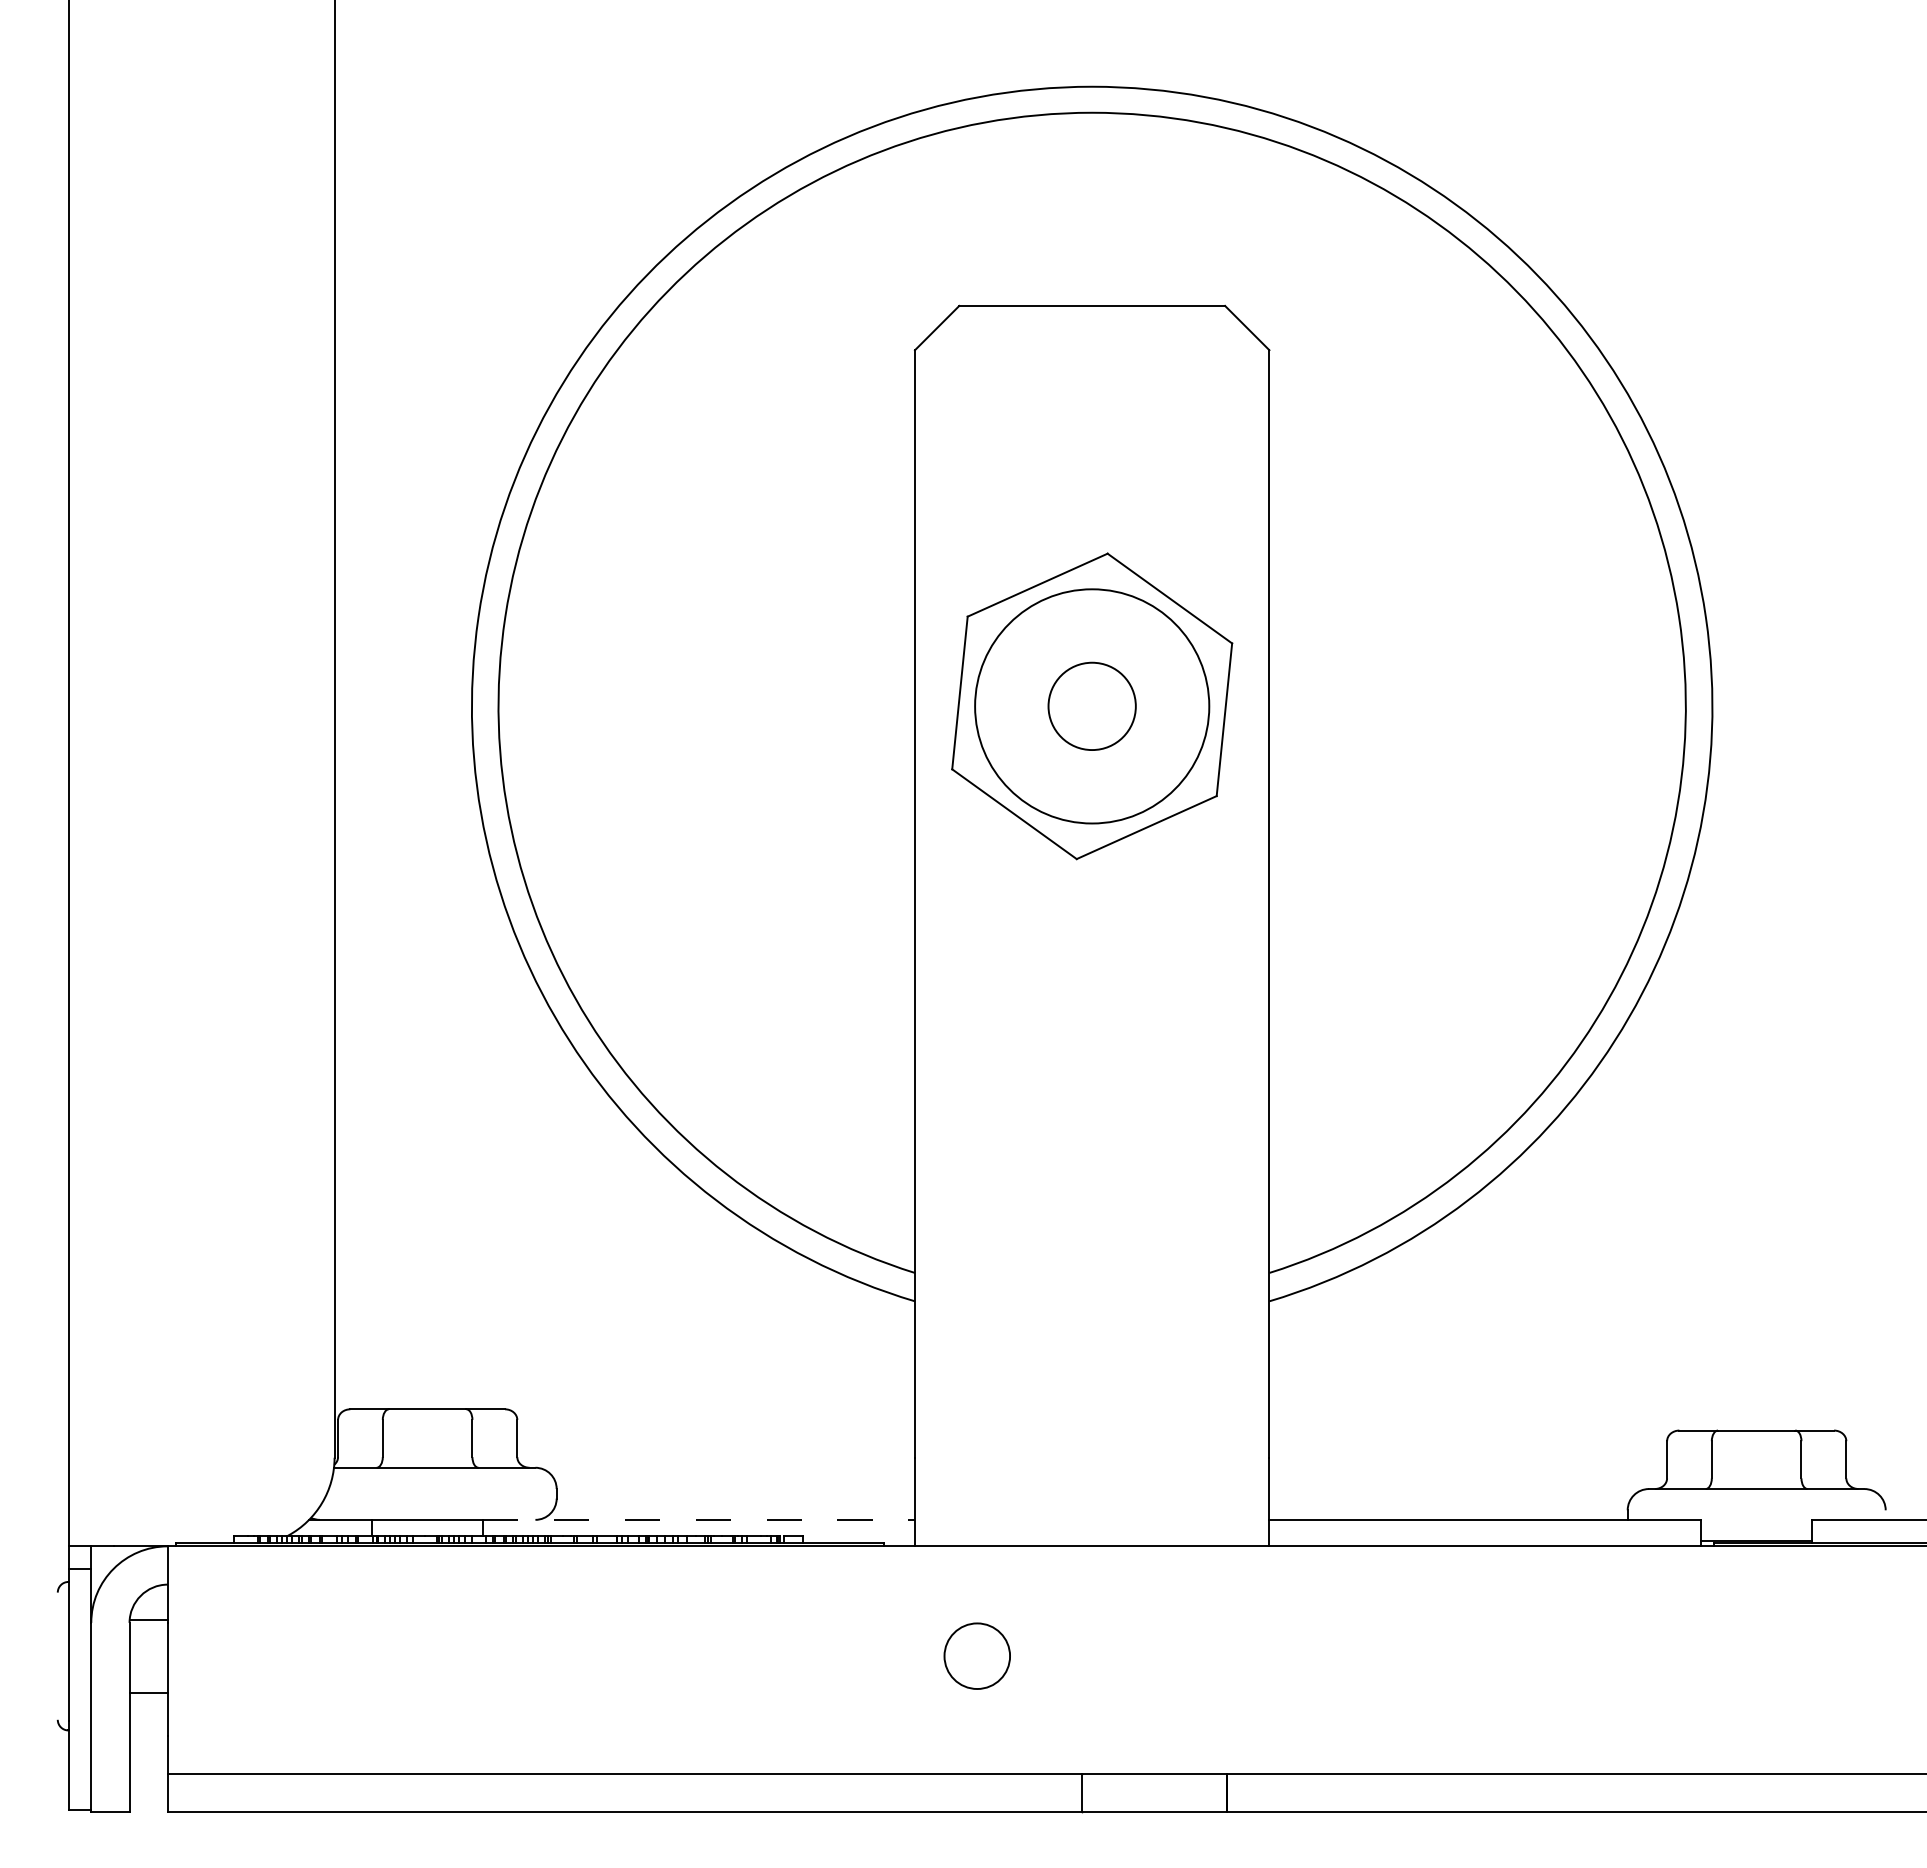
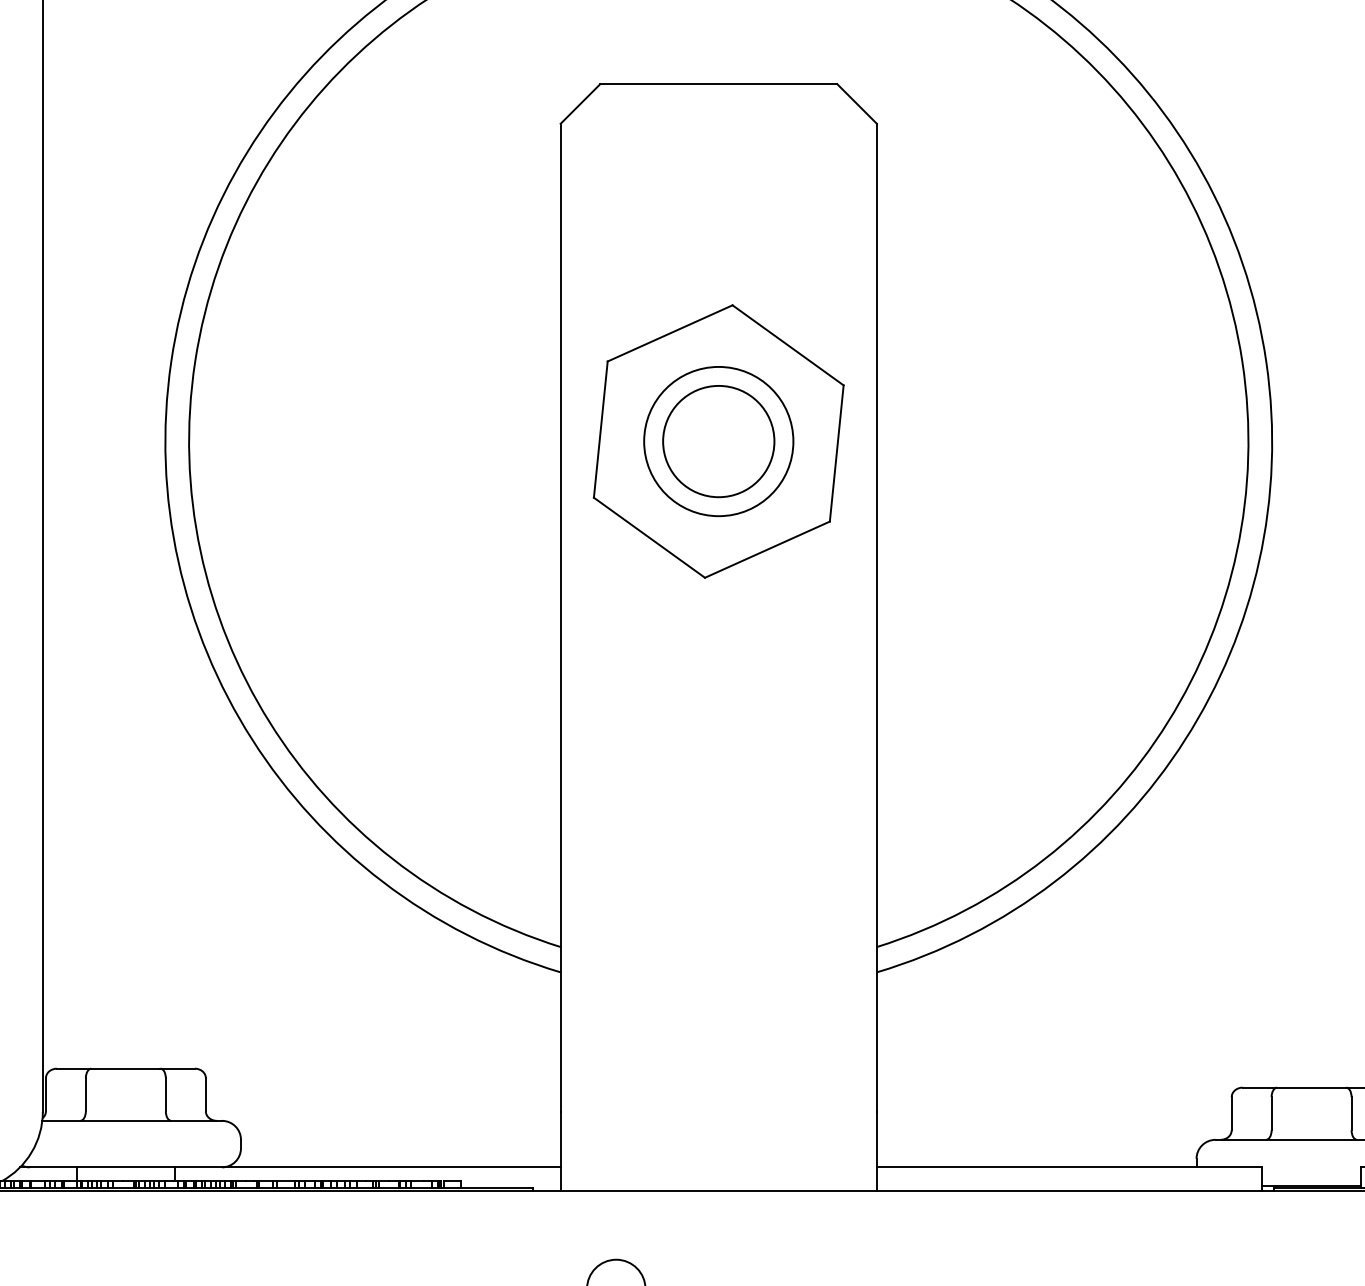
circle: (1091, 706) -> (718, 441), size x0.71
circle: (1091, 706) -> (718, 441), size x1.43
line: (699, 1519) -> (368, 1167), dashed -> solid

